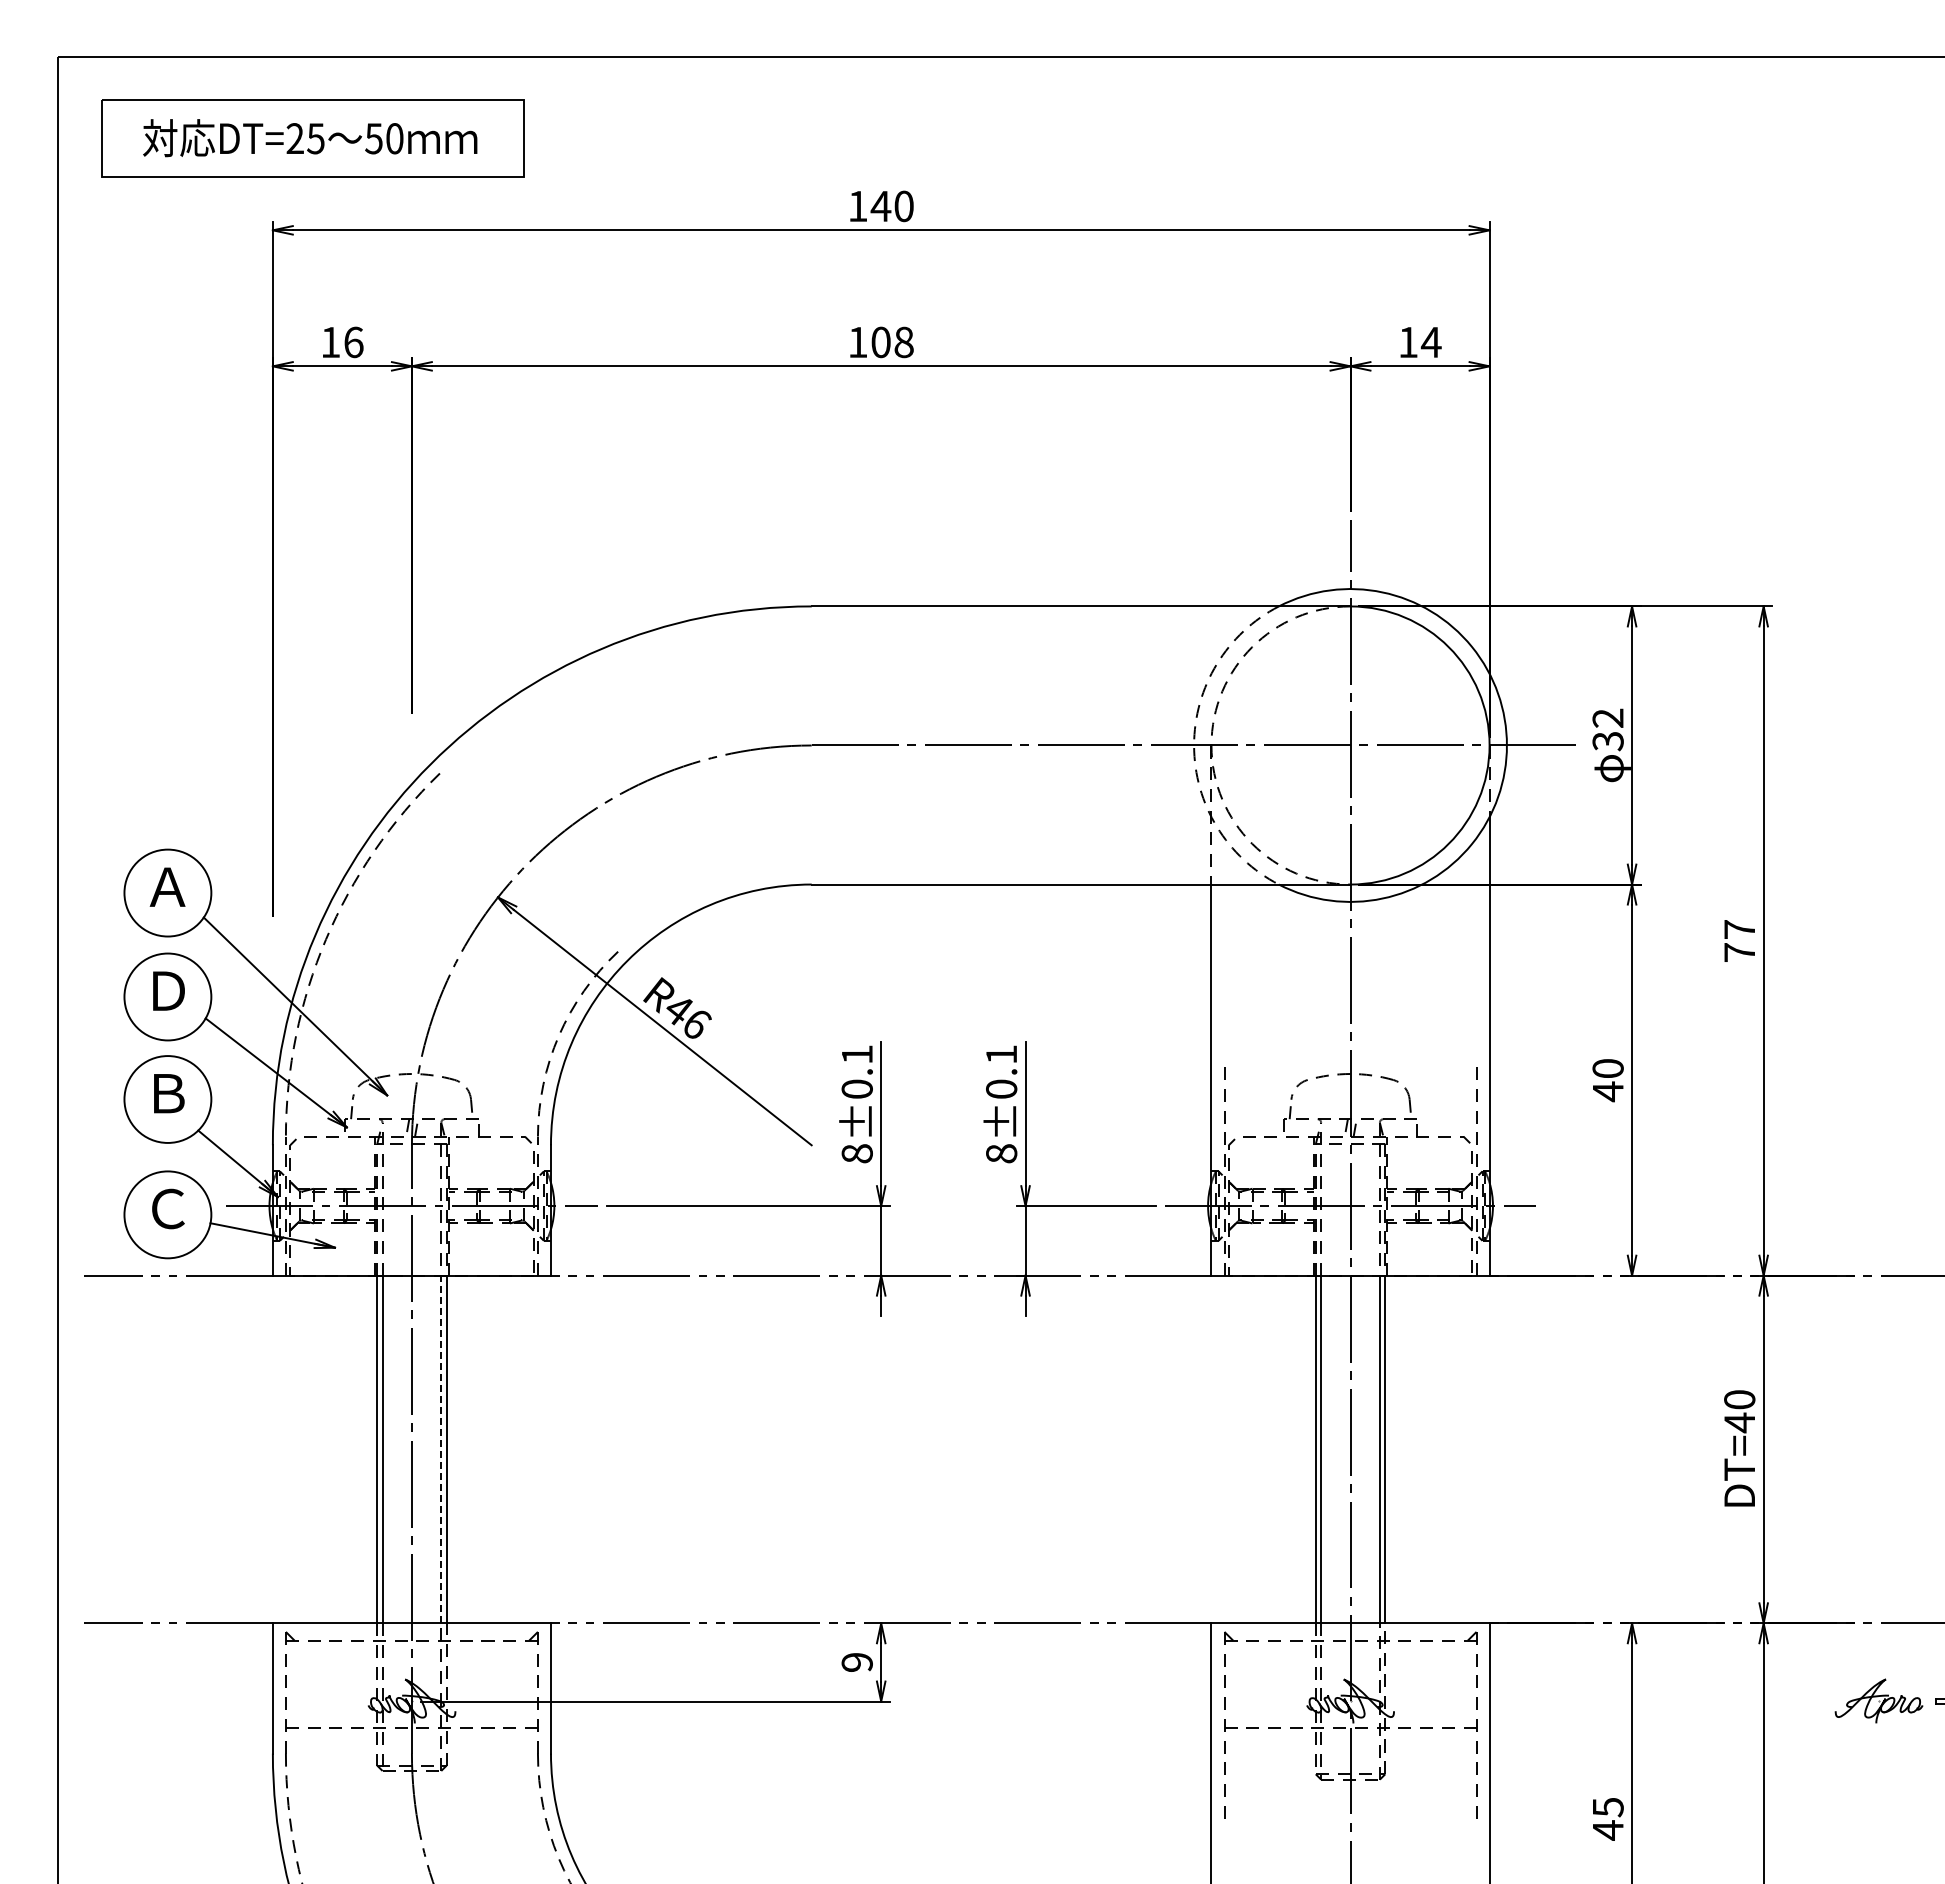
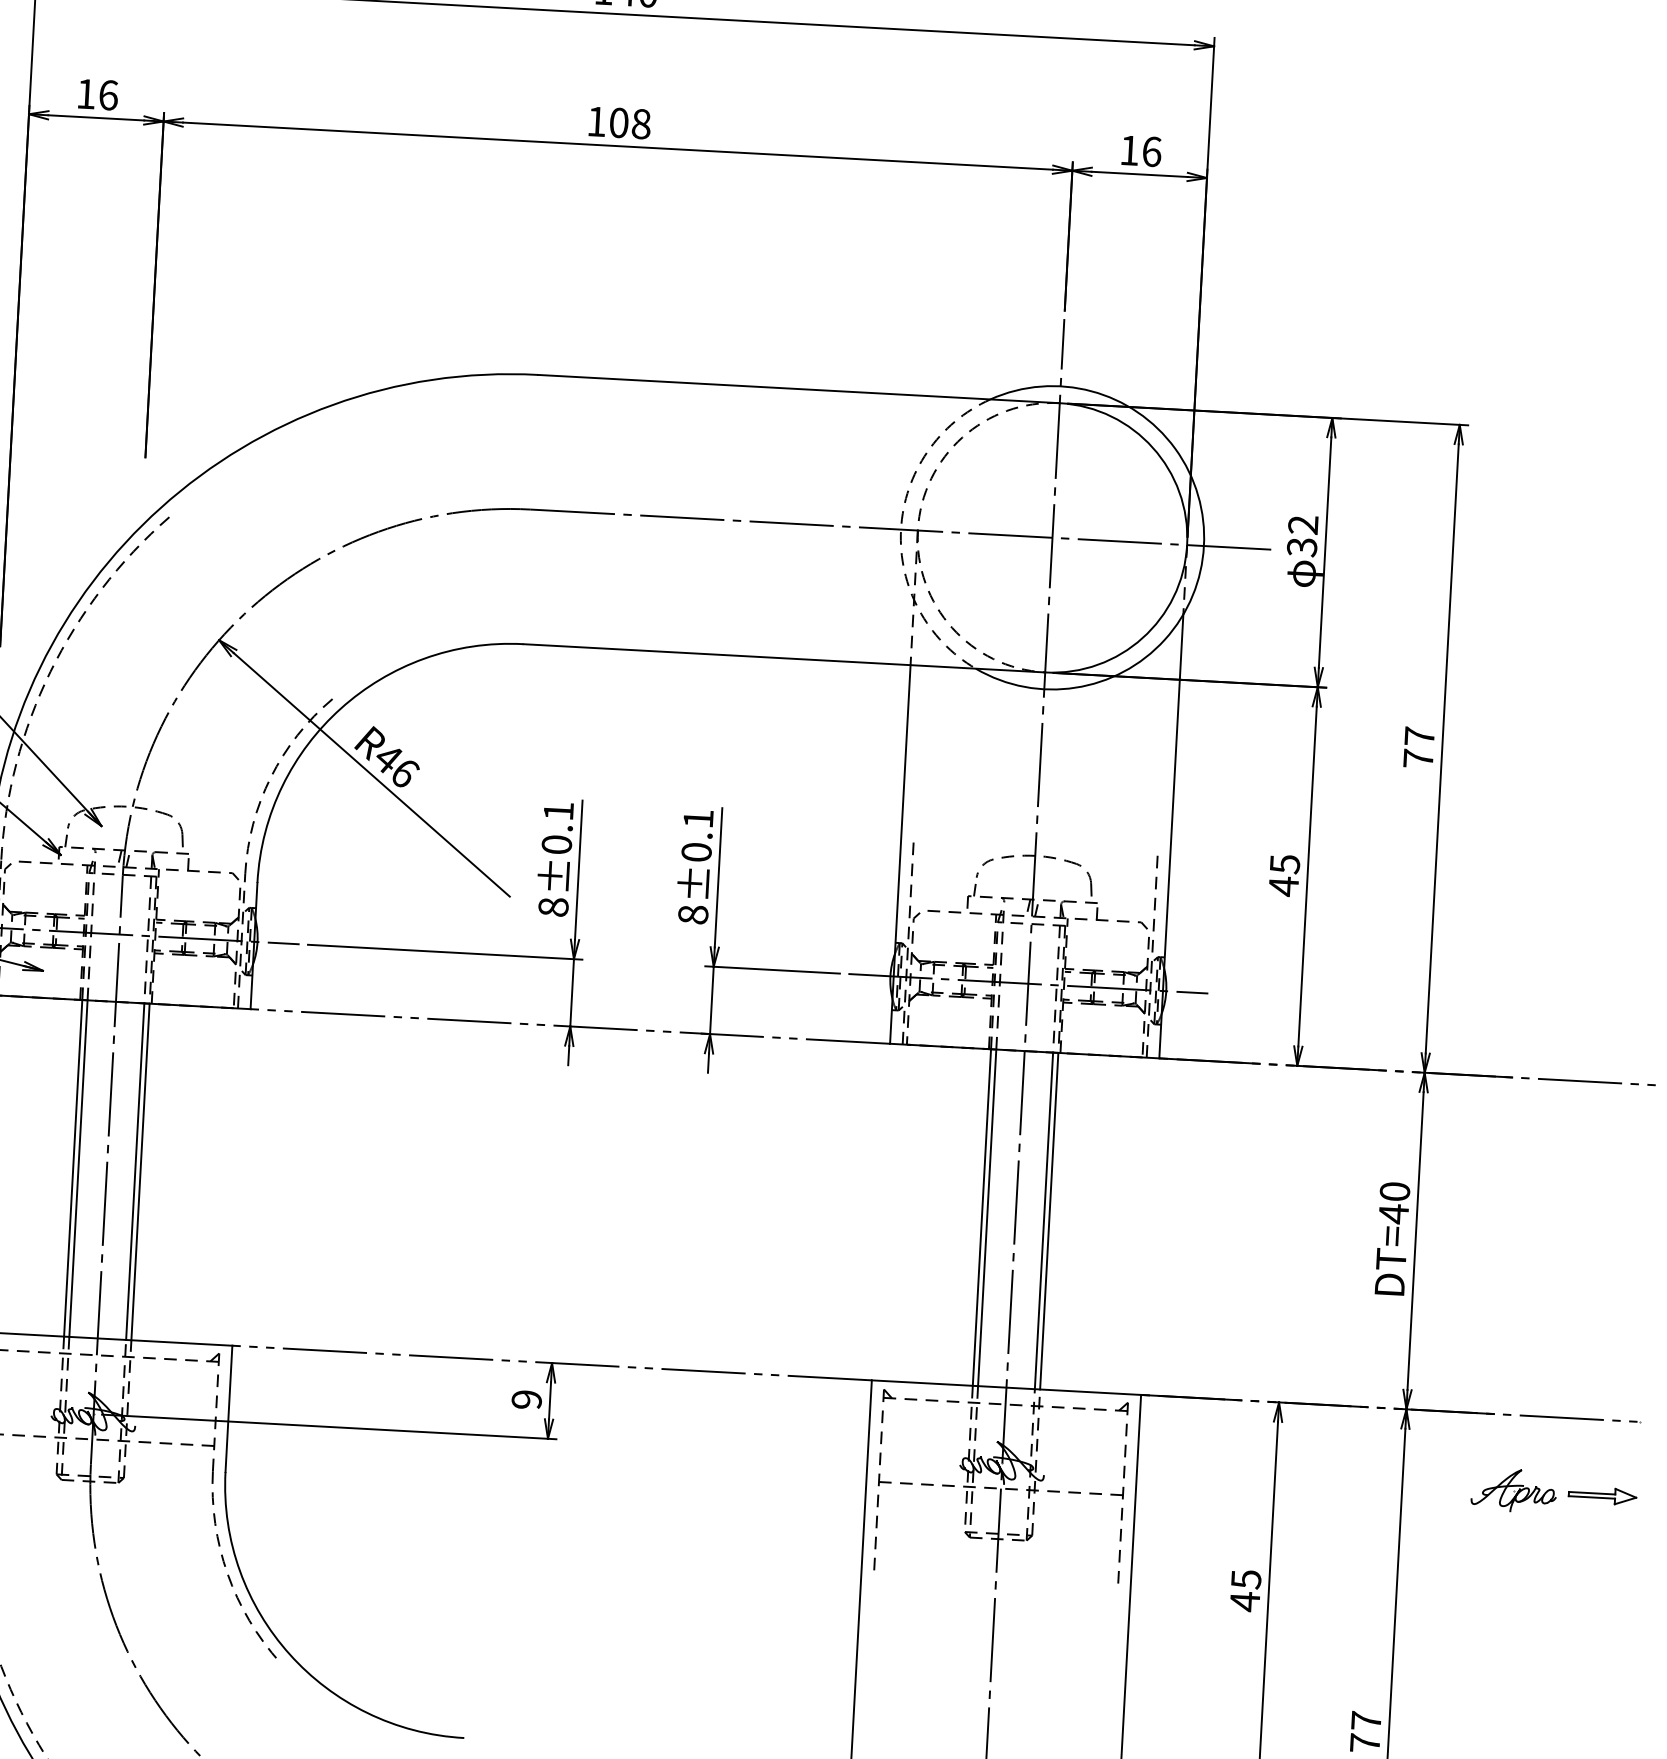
text: (1430, 342) -> (1151, 151), 14 -> 16
text: (1607, 1068) -> (1284, 864), 40 -> 45
line: (441, 1449) -> (135, 1171), dashed -> solid

